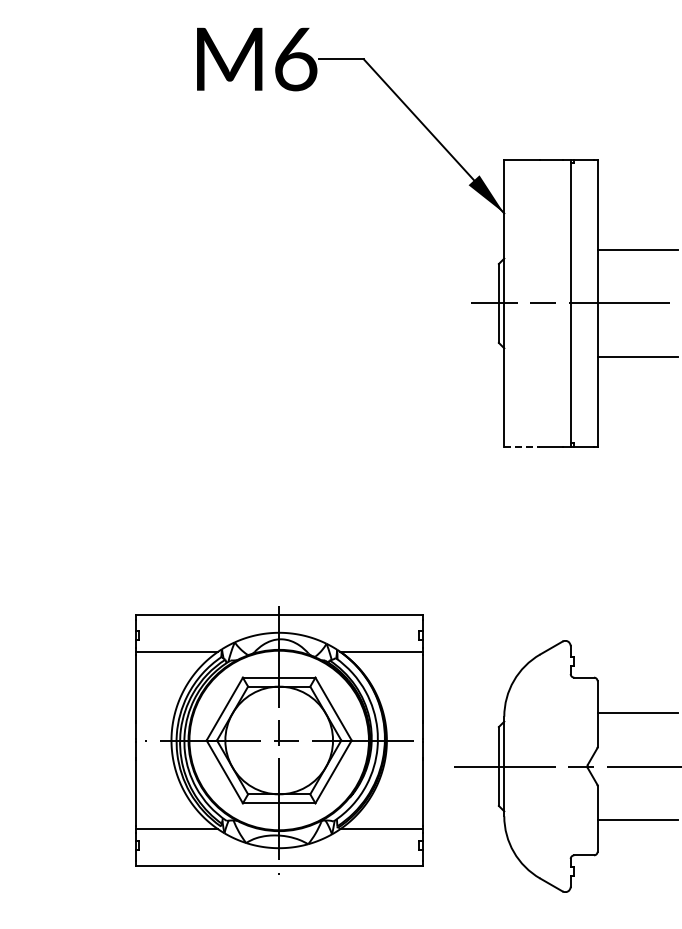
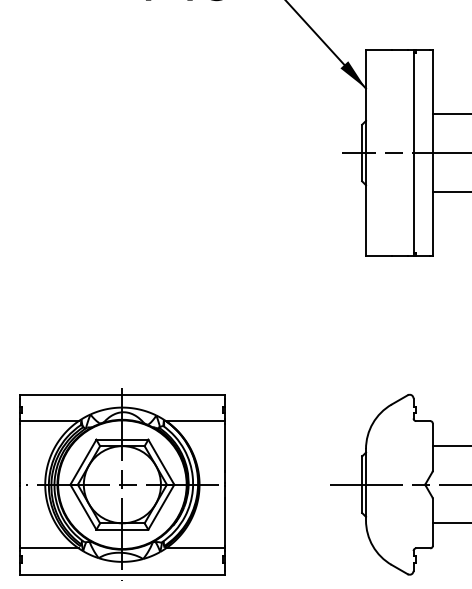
line: (522, 447) -> (379, 256), dashed -> solid
part: (279, 740) -> (122, 484), moved

